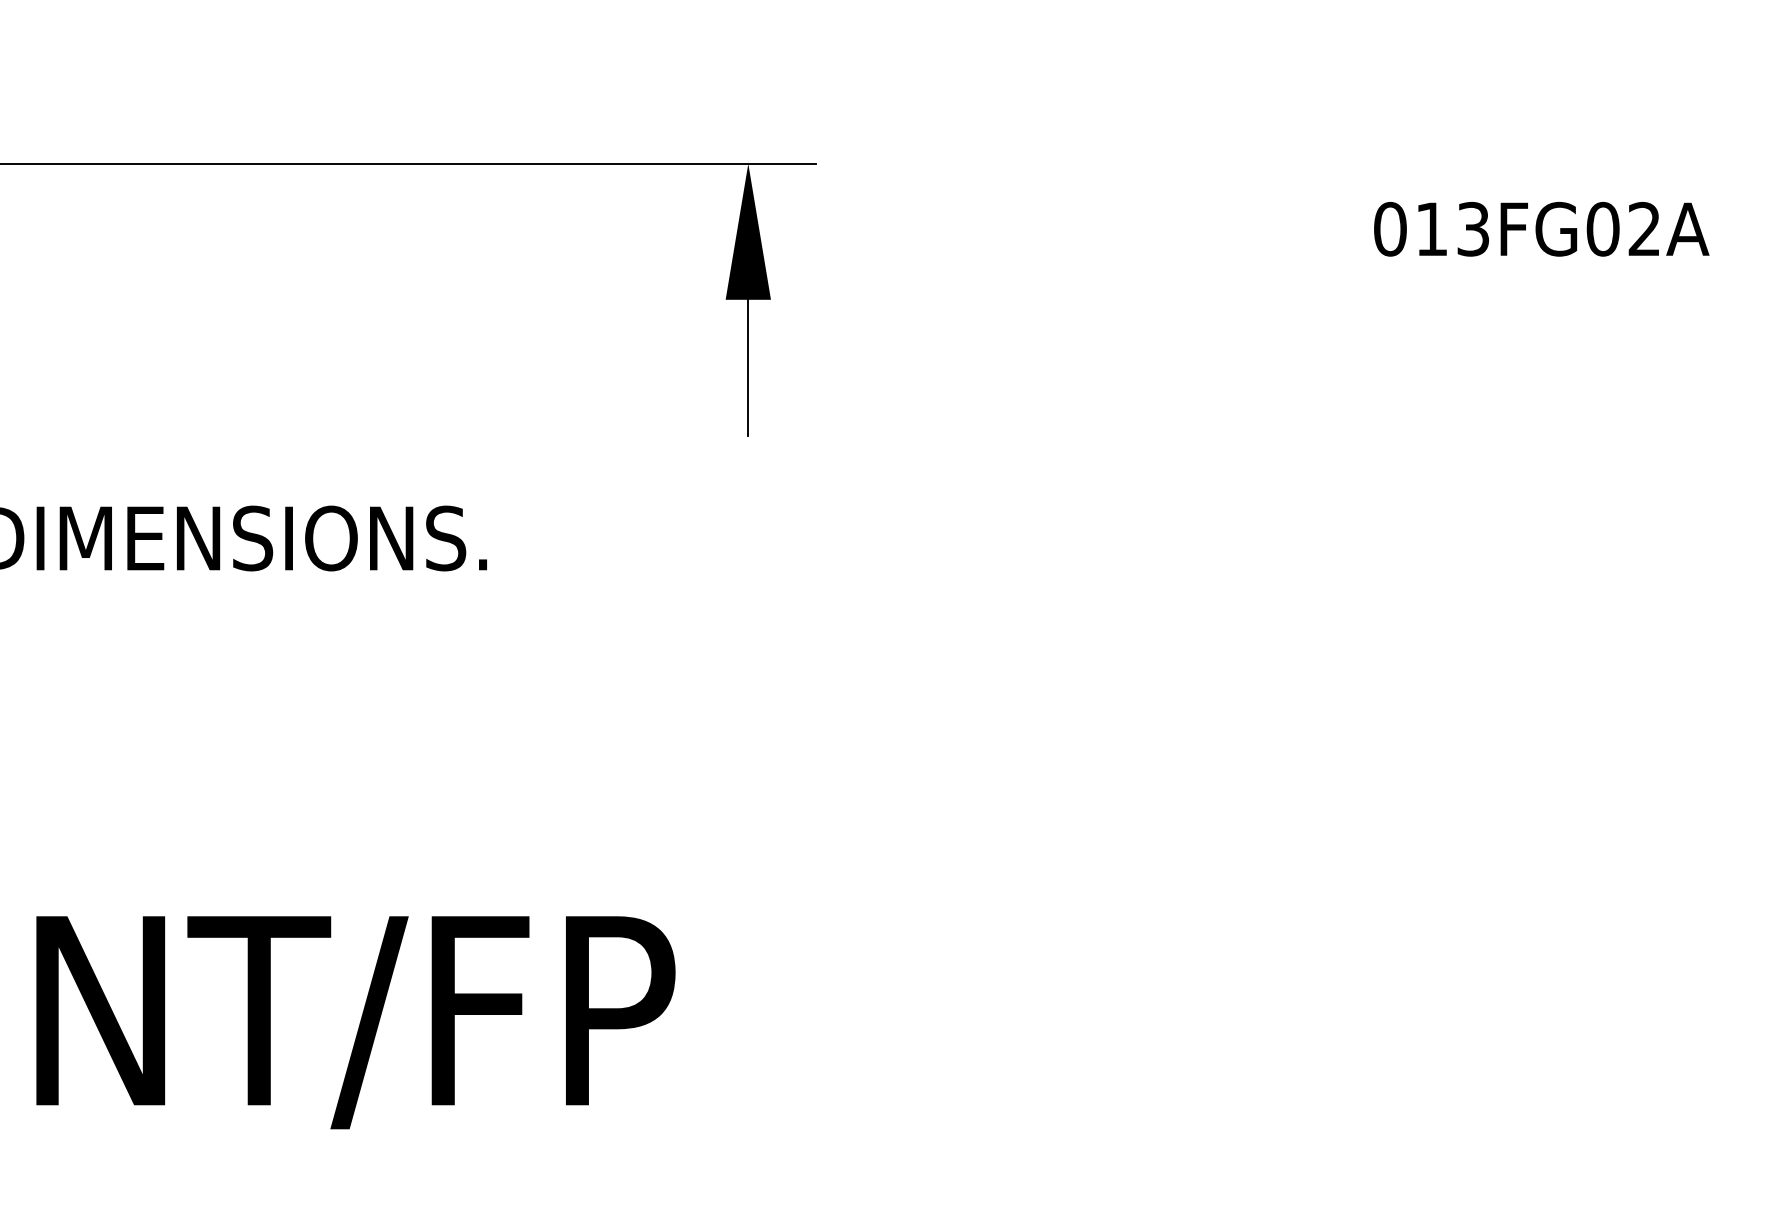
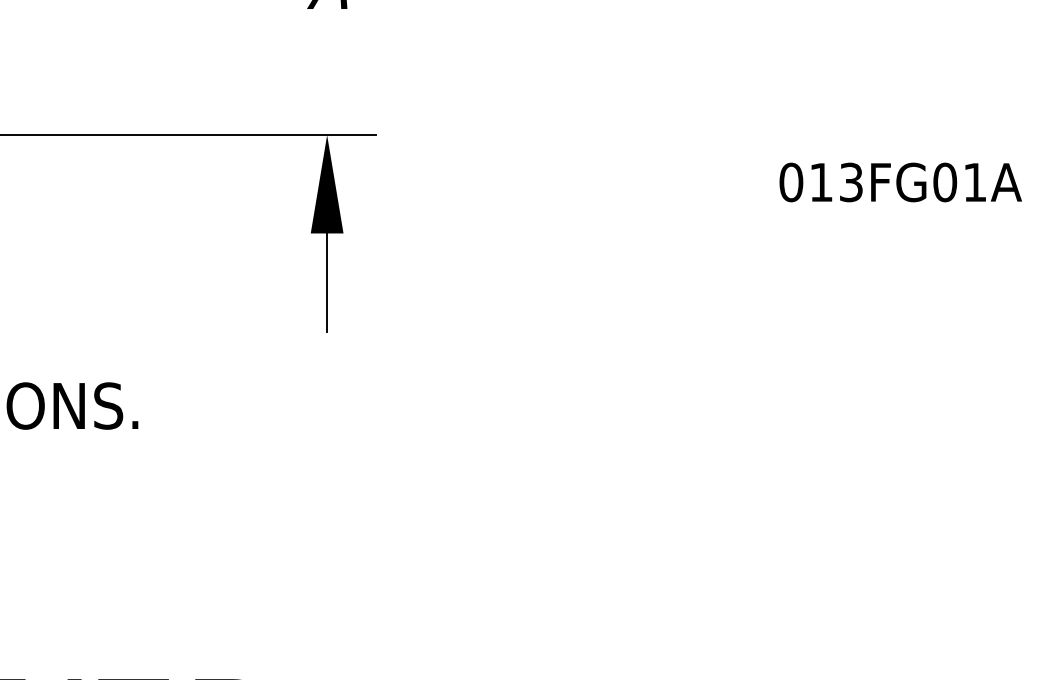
text: (1643, 228) -> (974, 181), 013FG02A -> 013FG01A

